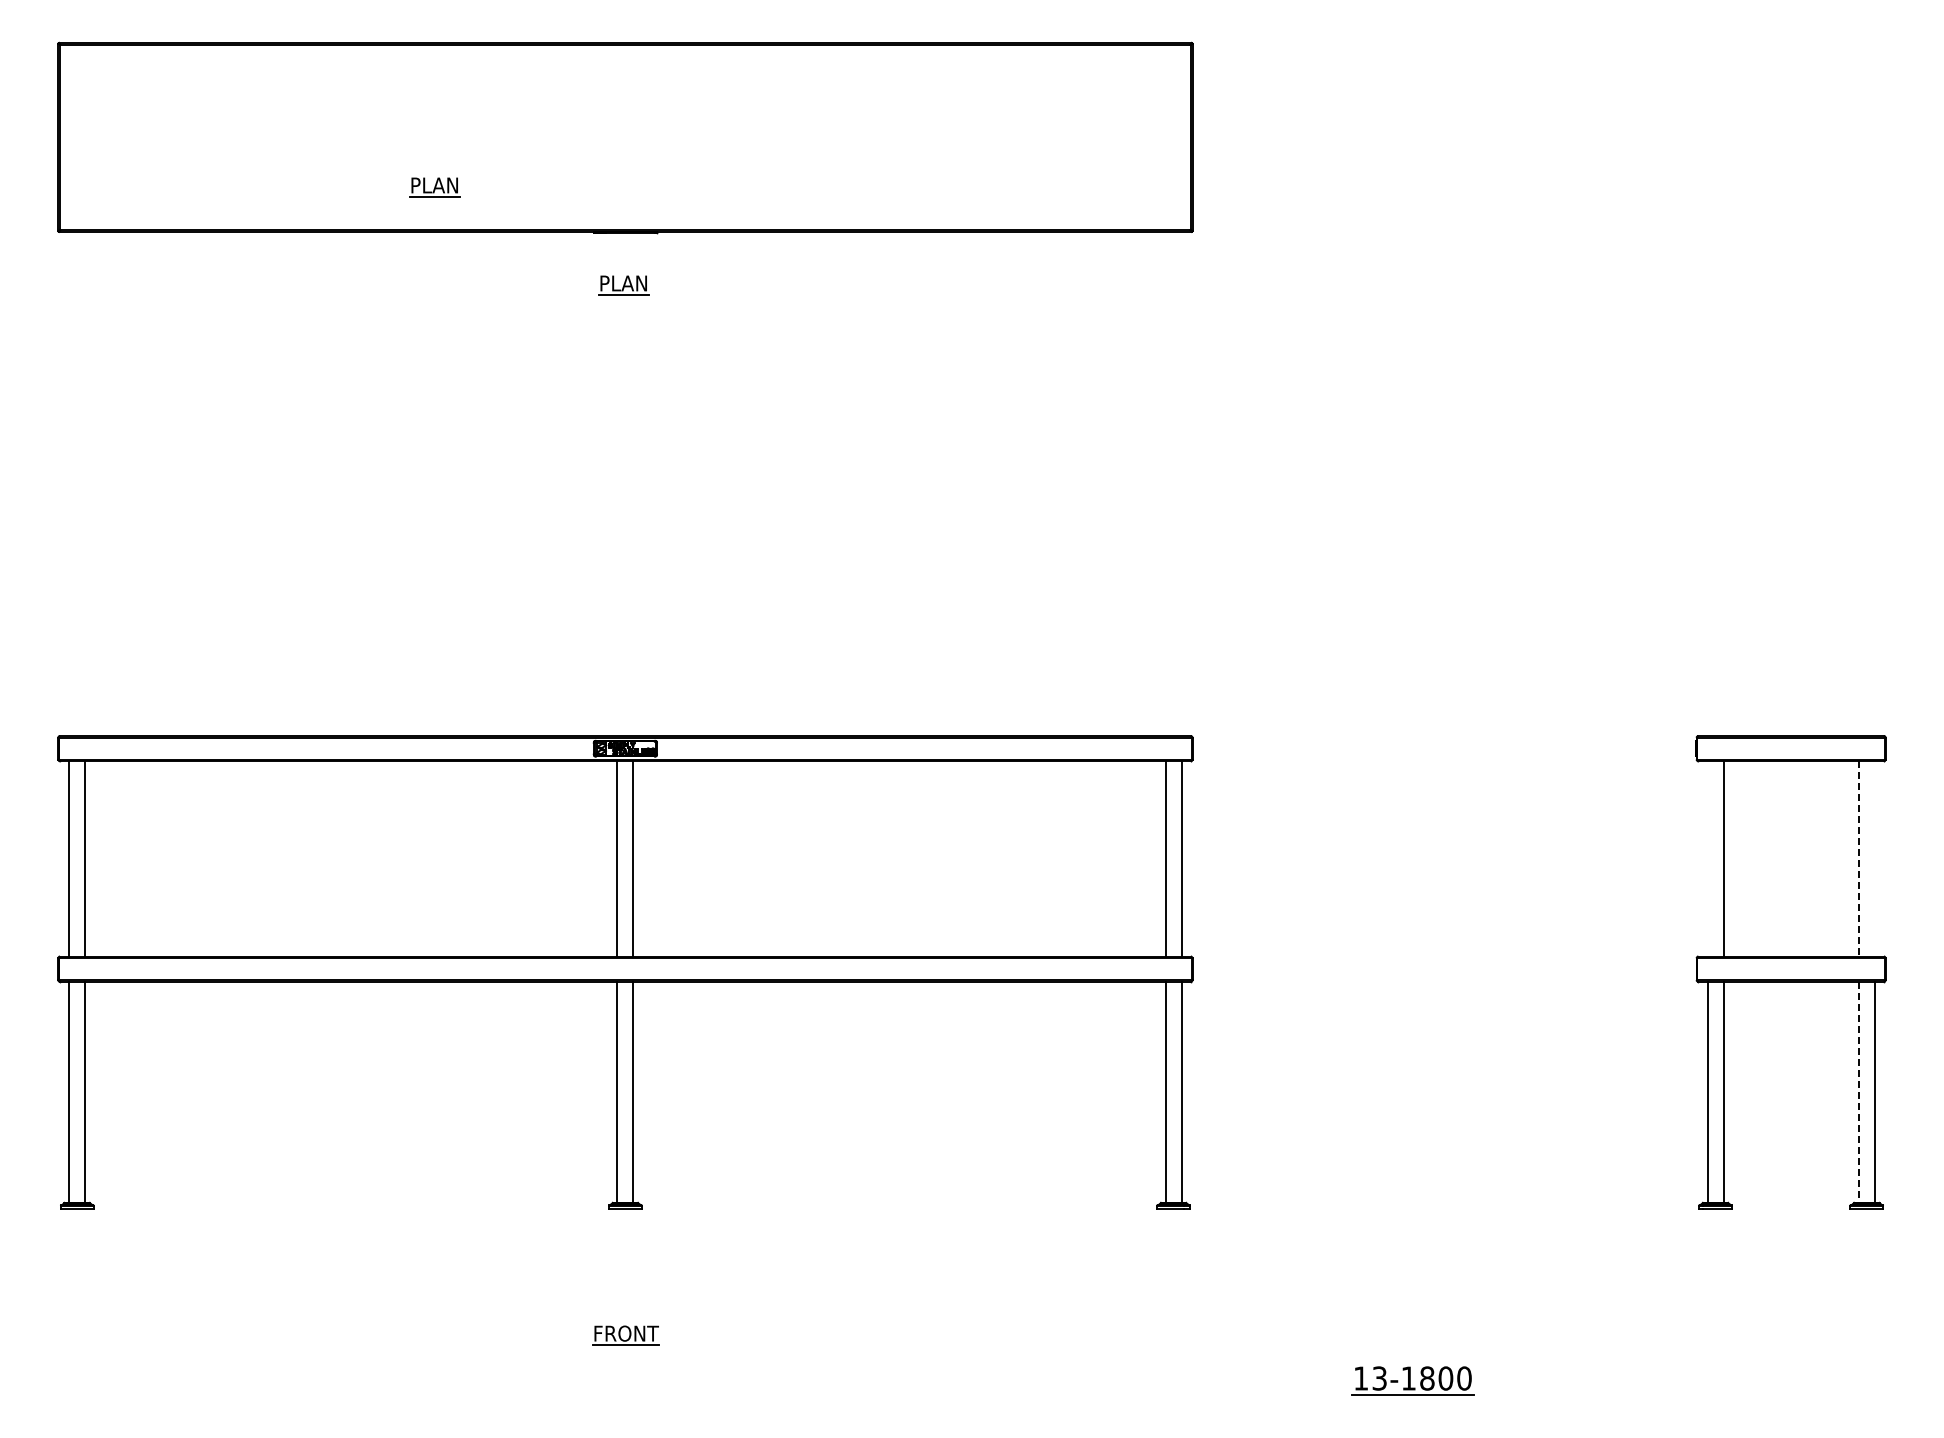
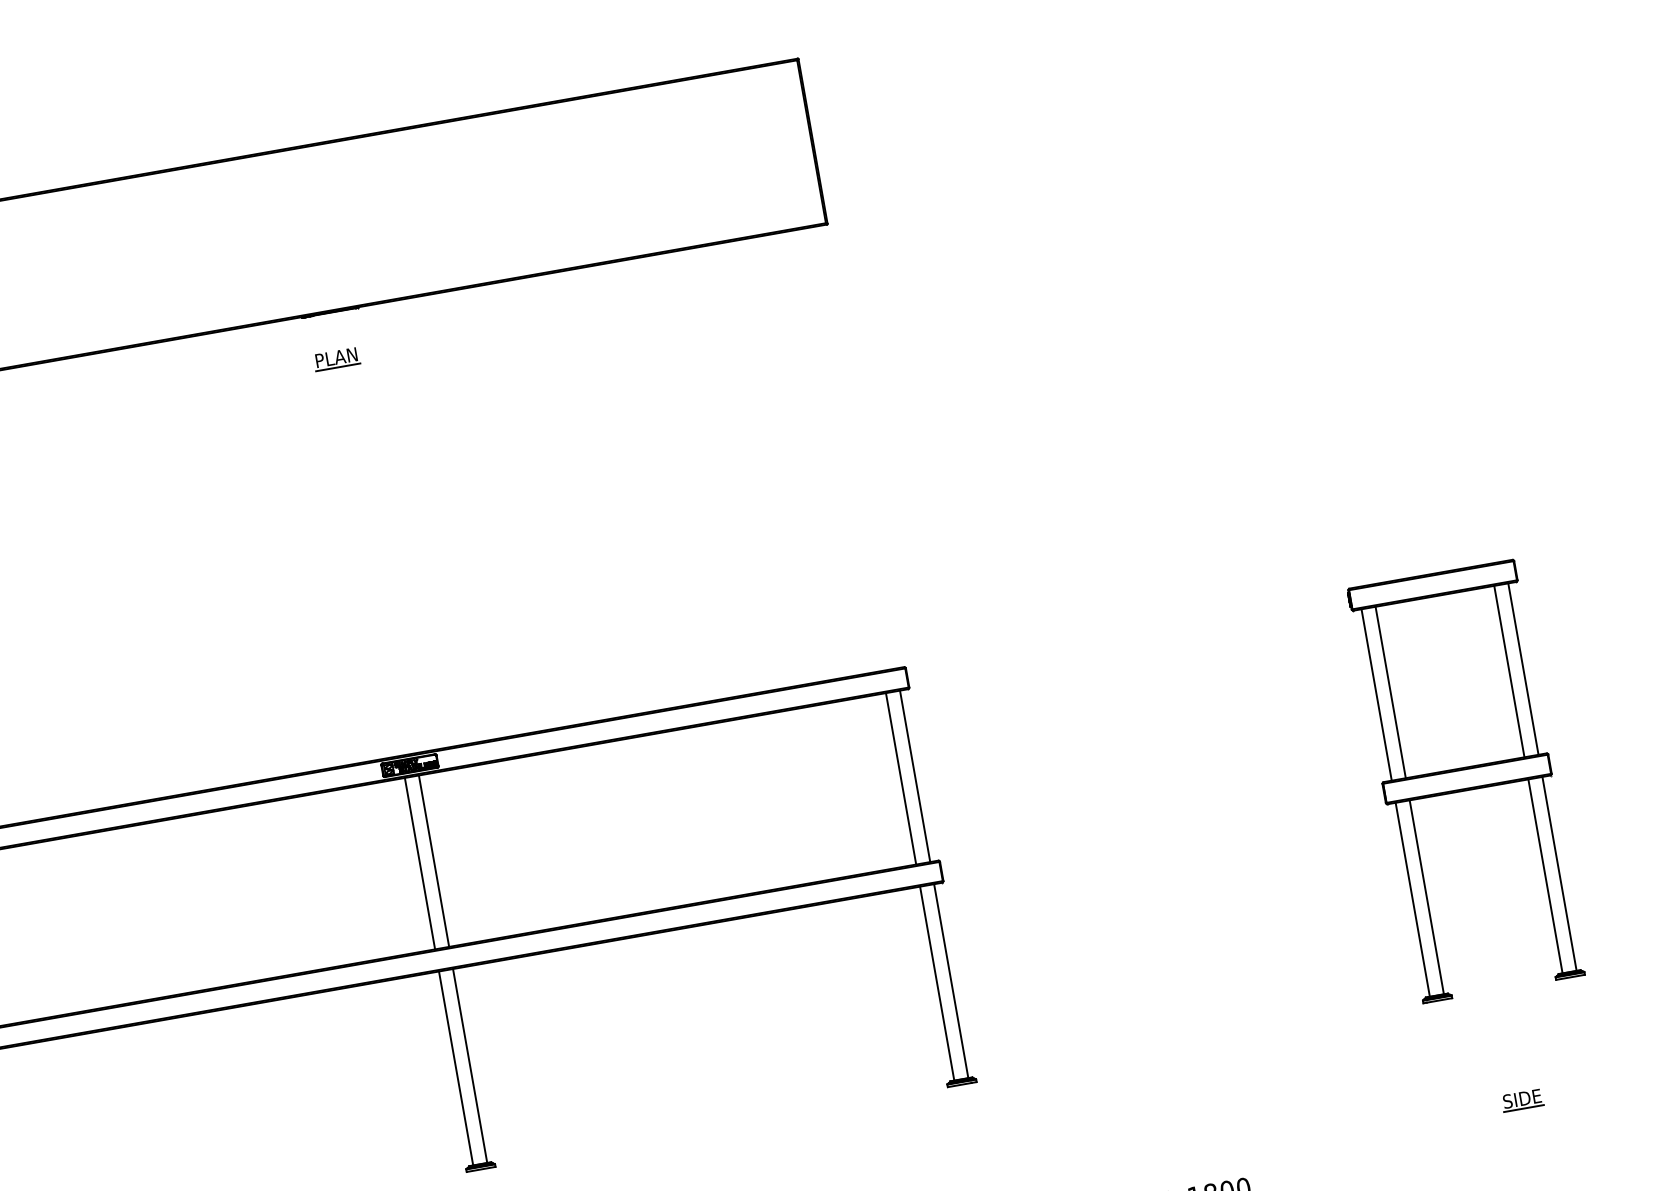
part: (434, 187) -> (155, 302), removed
line: (1707, 858) -> (1376, 694), added
line: (1858, 858) -> (1509, 671), dashed -> solid
line: (1874, 858) -> (1523, 668), added
line: (1858, 1092) -> (1545, 876), dashed -> solid
part: (1789, 1335) -> (1522, 1100), added

